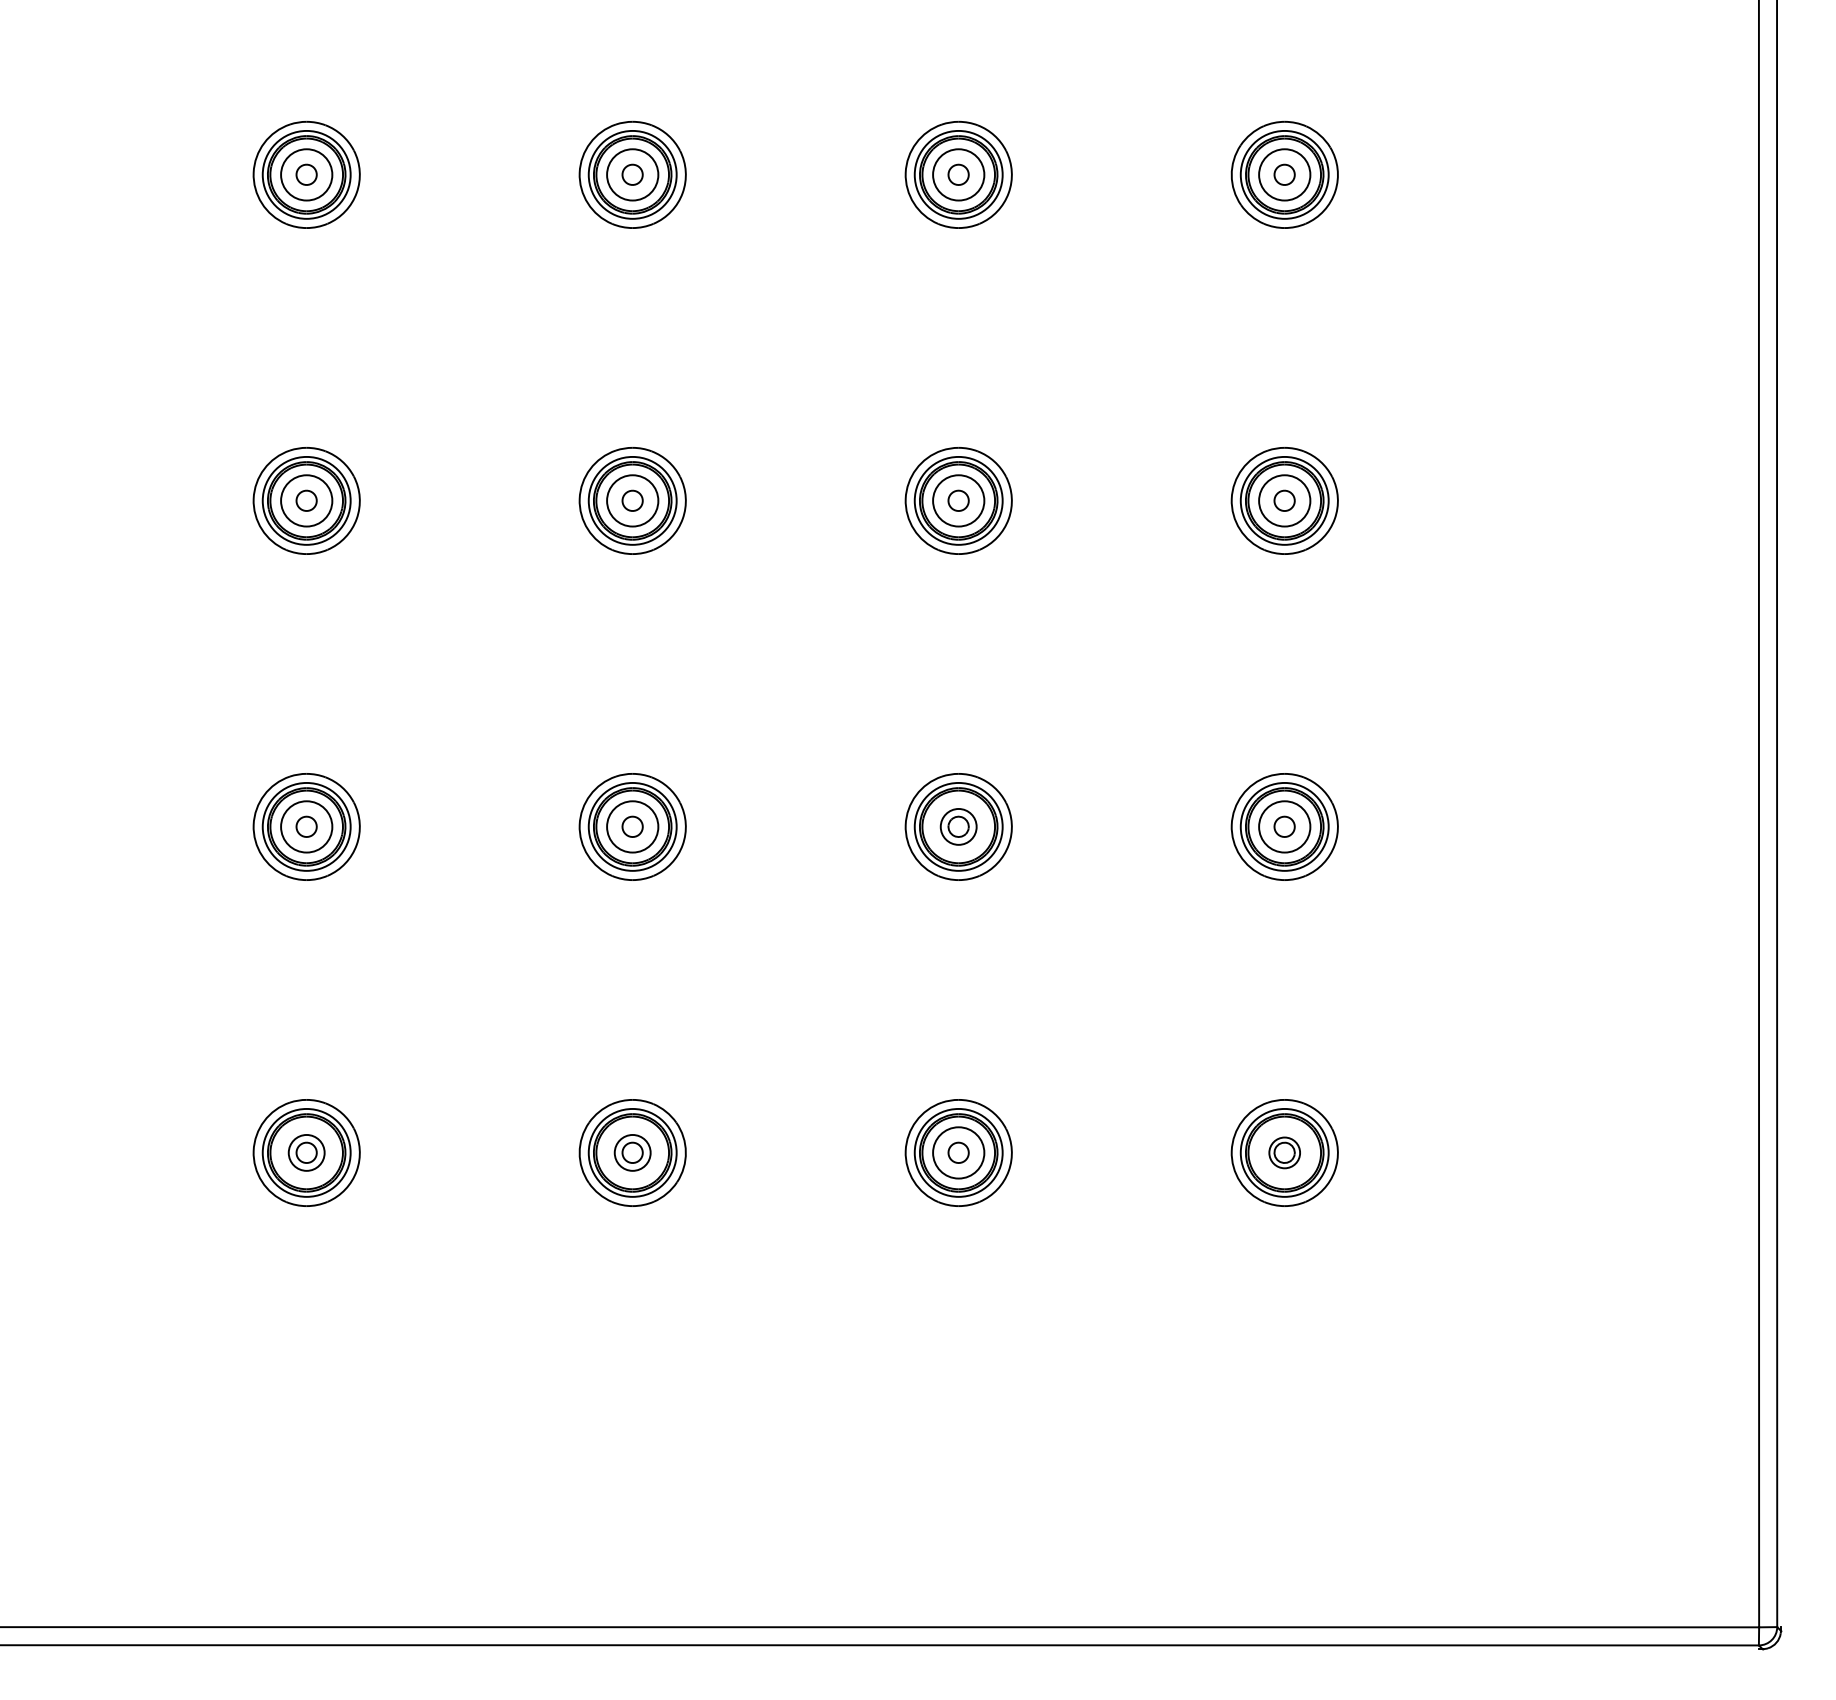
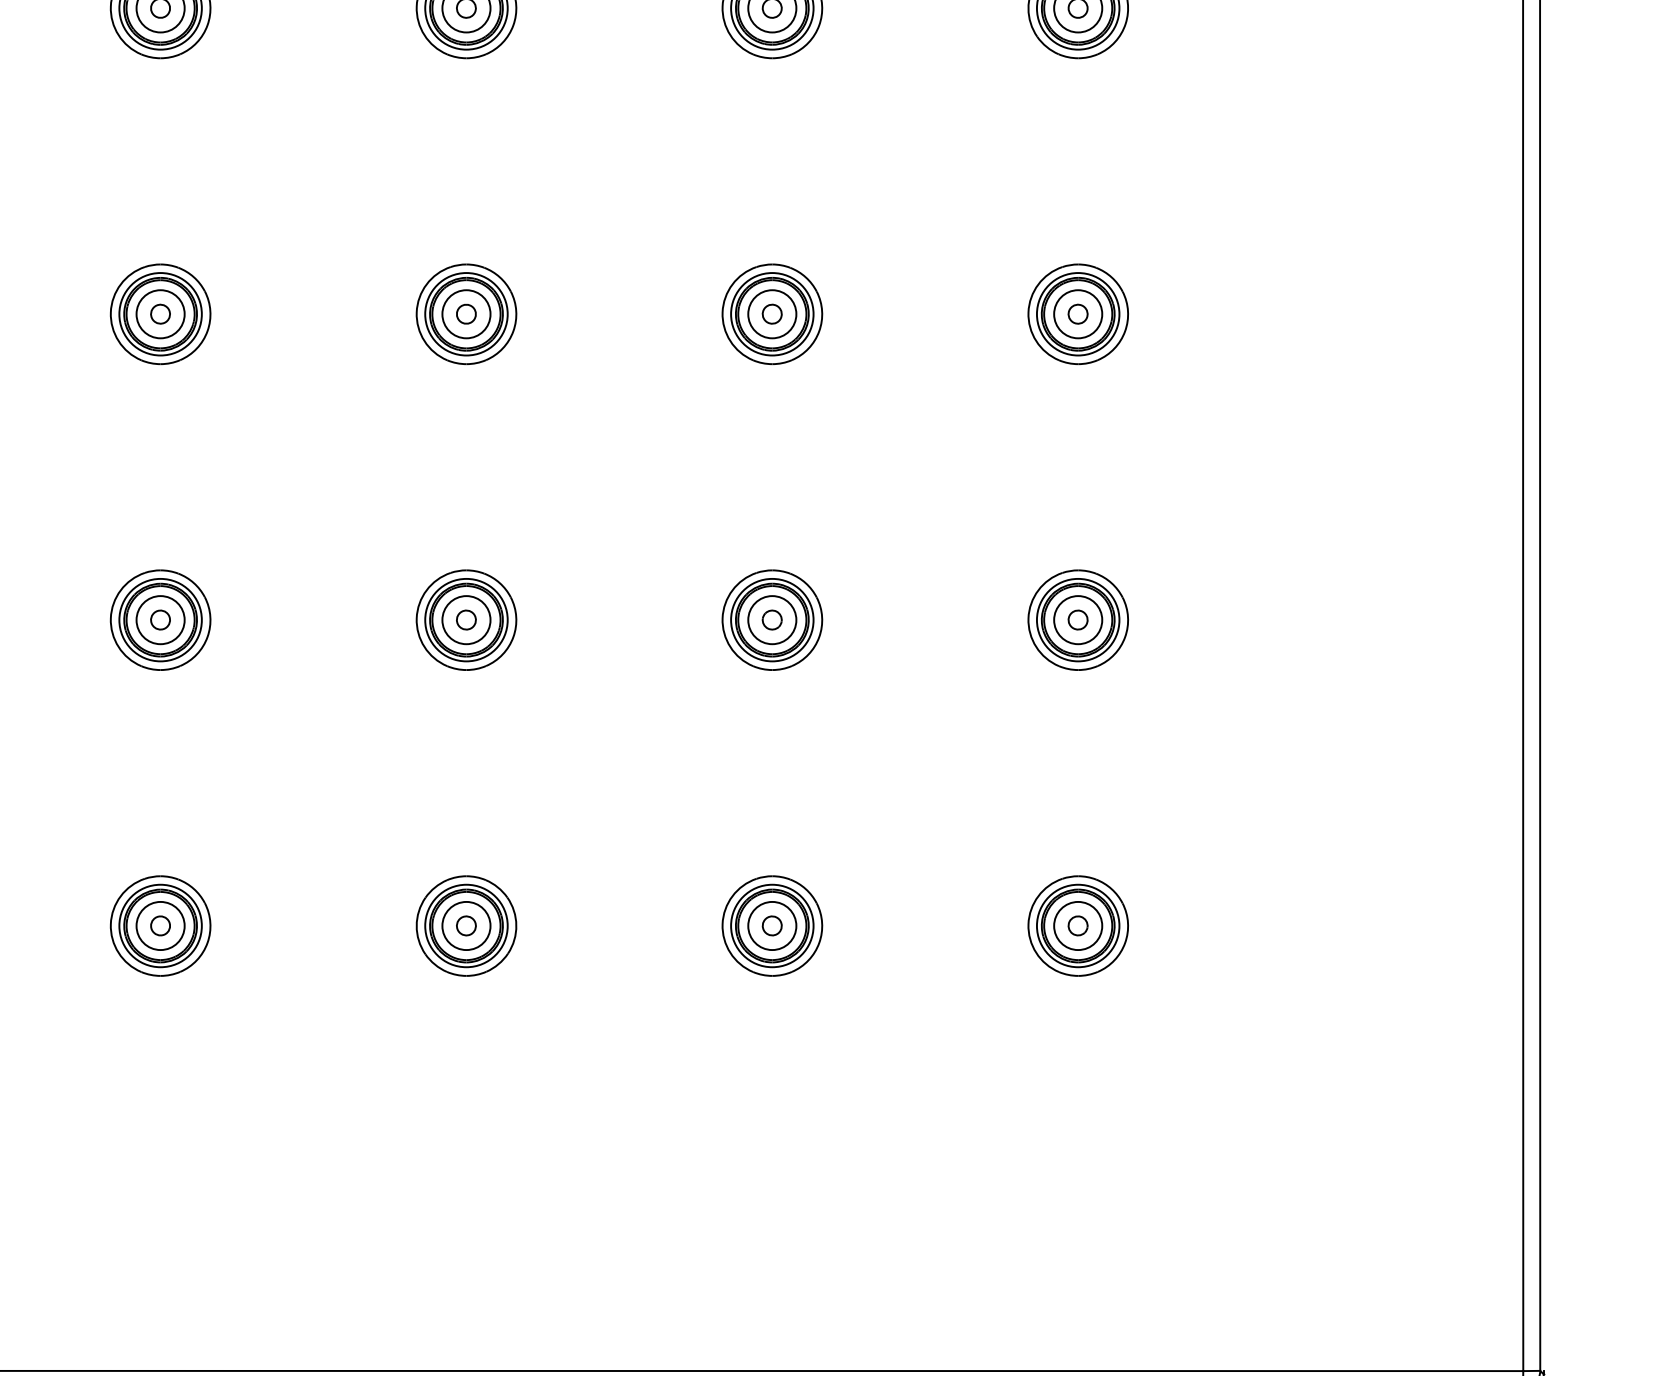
circle: (958, 826) -> (772, 619), size x1.43
circle: (306, 1152) -> (160, 925), size x1.43
circle: (632, 1152) -> (466, 925), size x1.43
circle: (1284, 1152) -> (1077, 925), size x1.67

